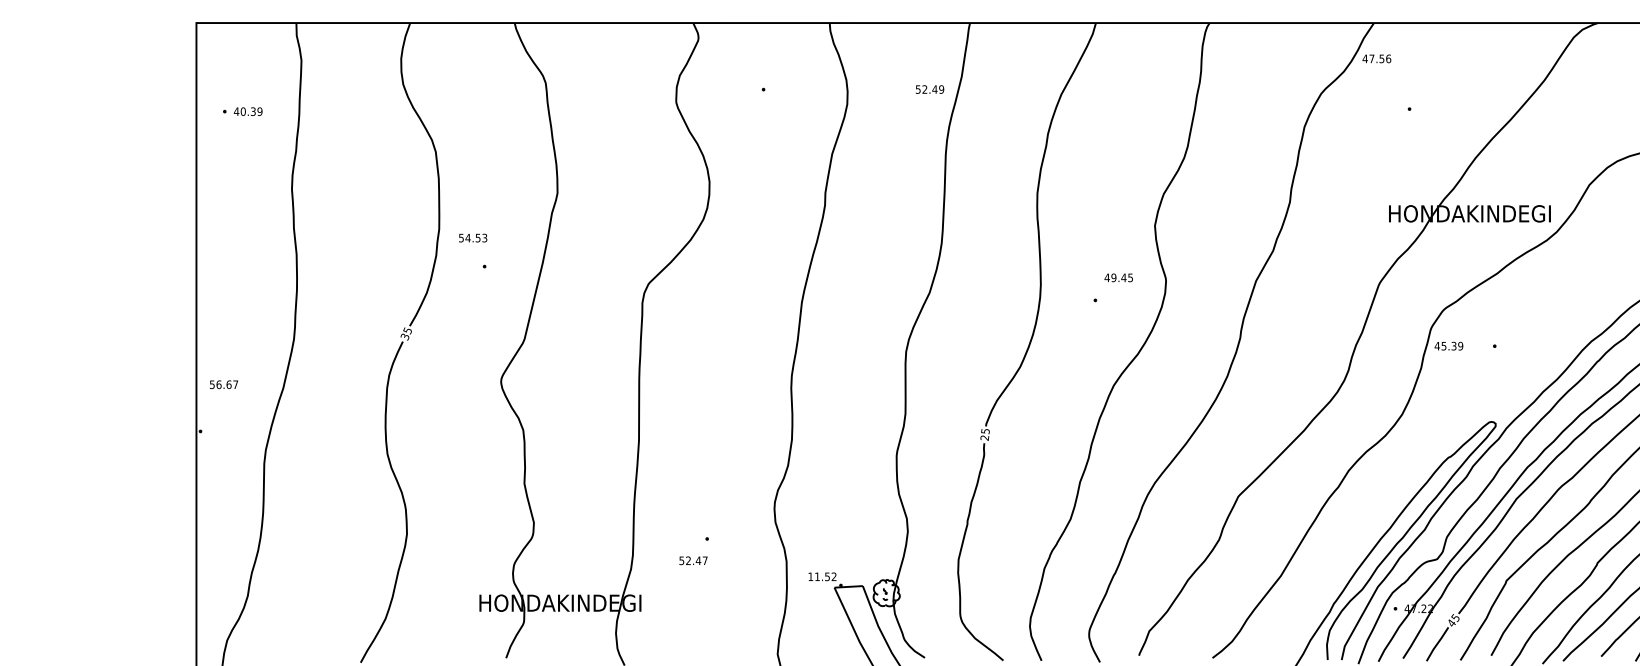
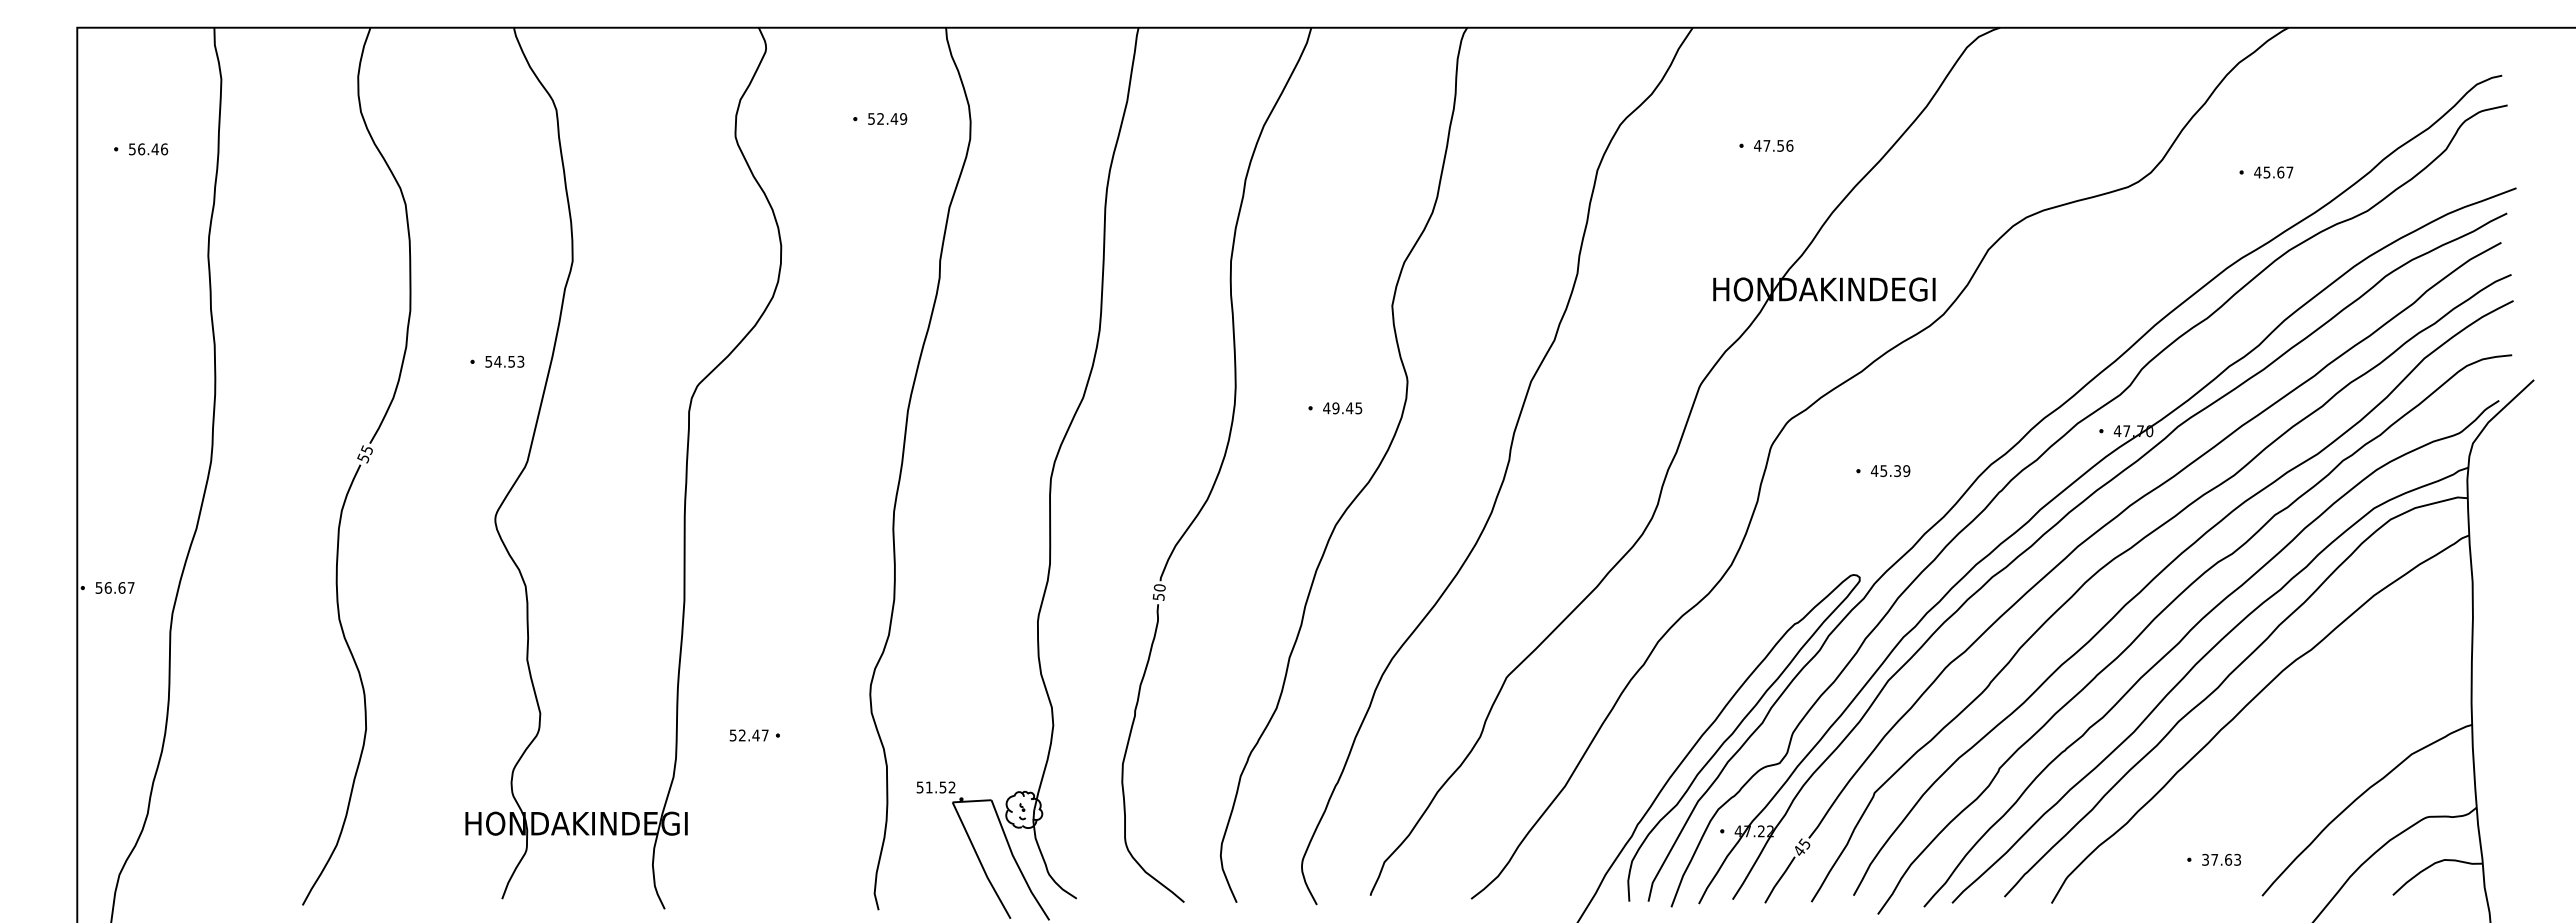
text: (1376, 58) -> (1773, 145), moved
text: (929, 89) -> (887, 118), moved
text: (248, 111) -> (148, 149), 40.39 -> 56.46
text: (472, 237) -> (504, 361), moved
text: (1118, 277) -> (1342, 408), moved
text: (405, 335) -> (363, 456), 35 -> 55
text: (1448, 346) -> (1890, 471), moved
text: (223, 384) -> (114, 587), moved
text: (984, 434) -> (1158, 592), 25 -> 50
text: (693, 560) -> (748, 735), moved
text: (810, 576) -> (919, 787), 11.52 -> 51.52

